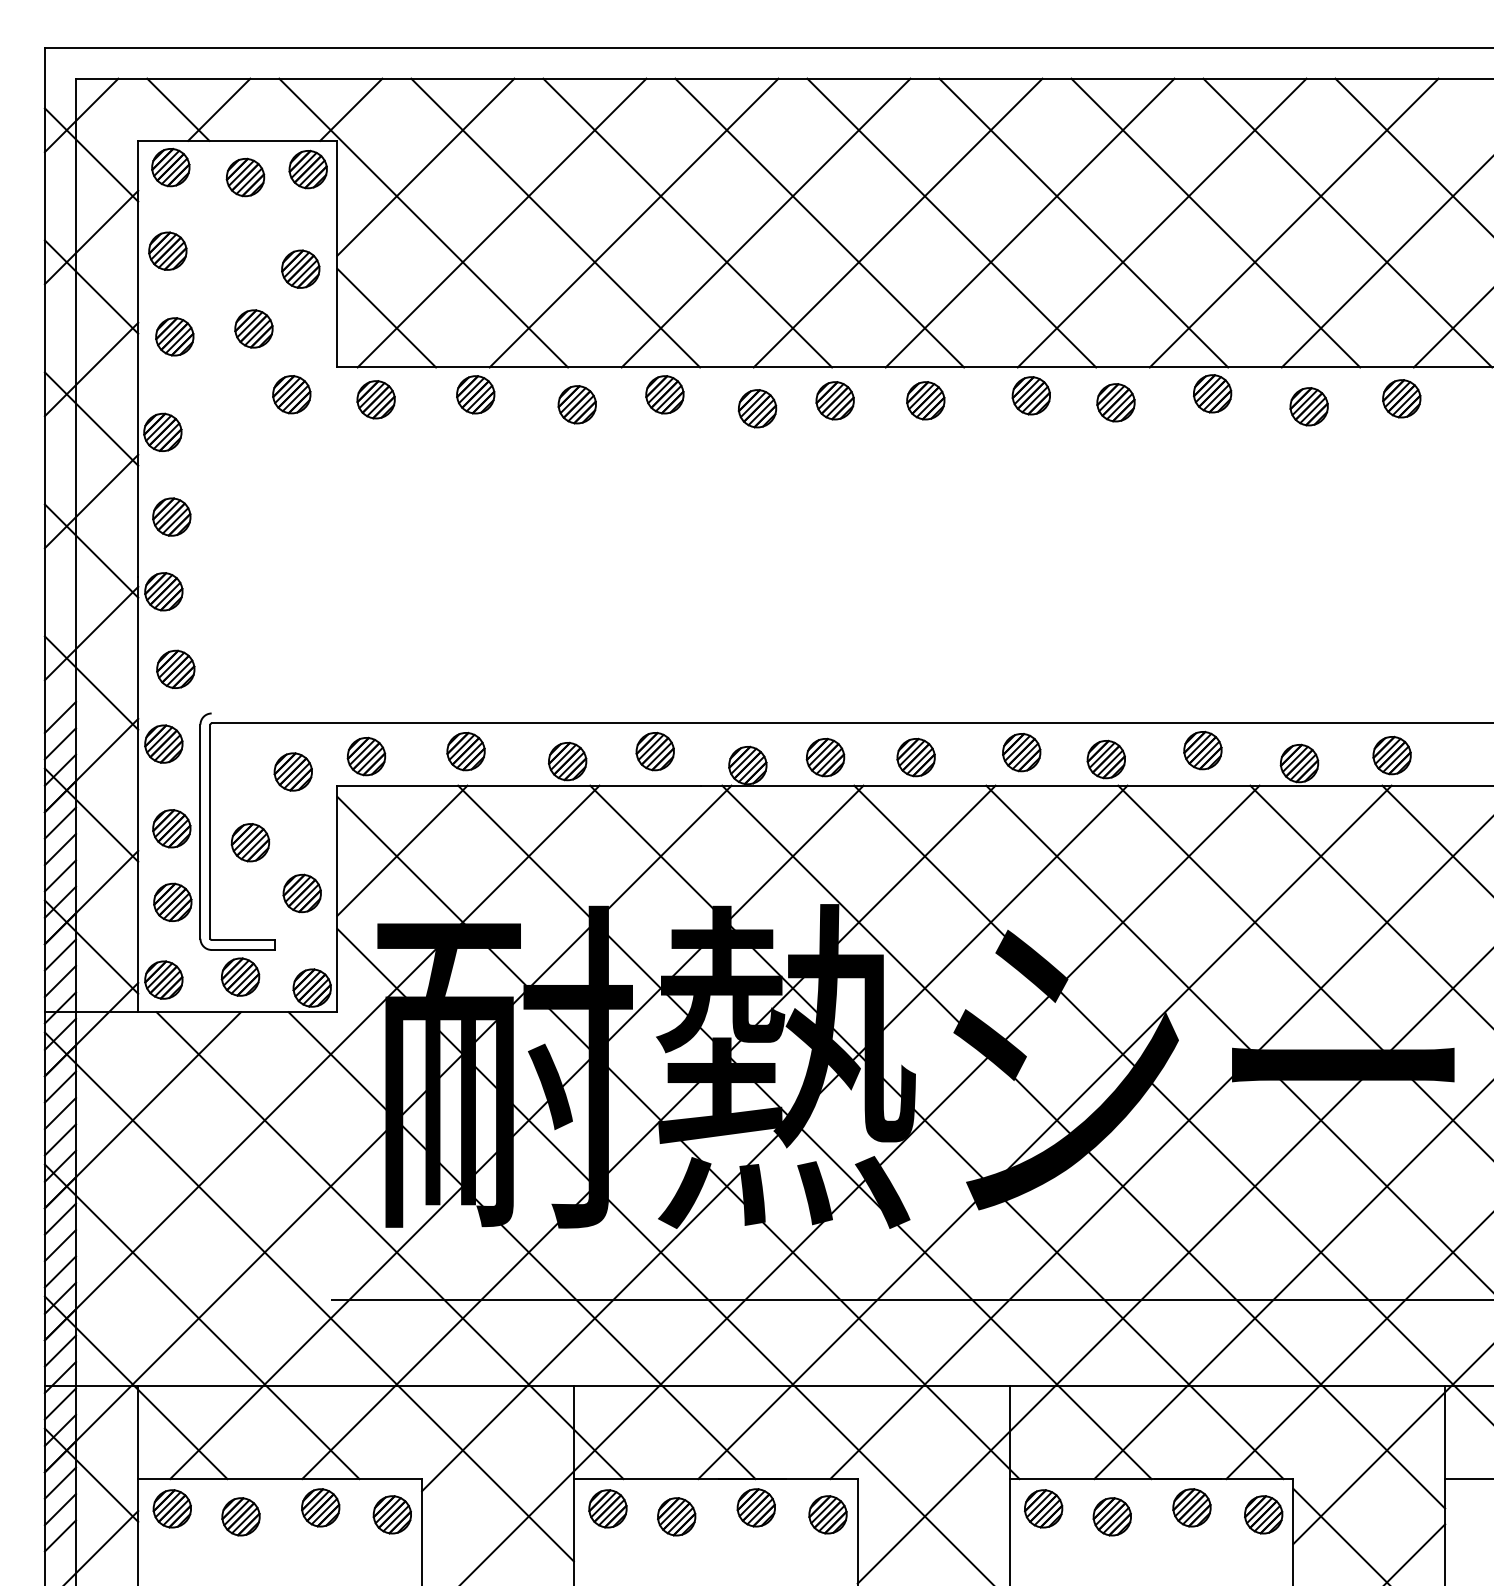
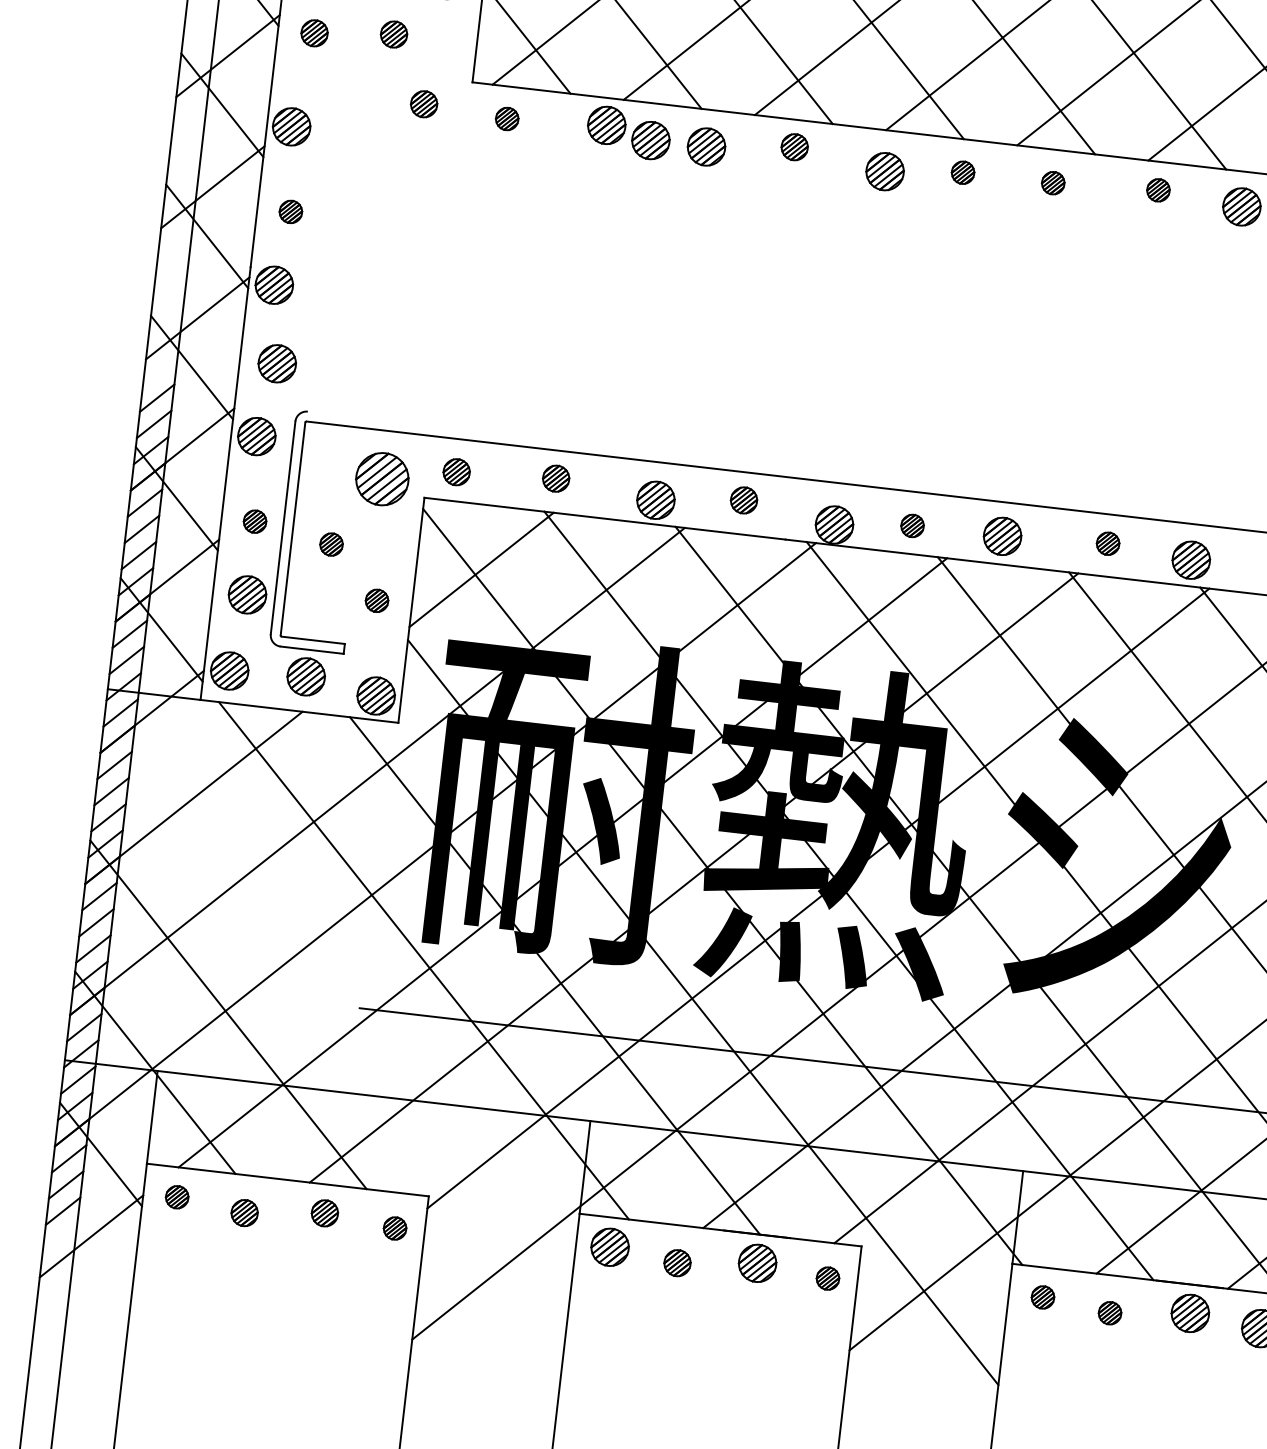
part: (253, 328) -> (393, 34), size x0.7
part: (174, 336) -> (314, 32), size x0.7
part: (291, 394) -> (423, 103), size x0.7
part: (664, 394) -> (794, 146), size x0.7
part: (1030, 395) -> (1157, 189), size x0.6
part: (375, 399) -> (506, 118), size x0.6
part: (834, 400) -> (962, 172), size x0.6
part: (925, 400) -> (1052, 182), size x0.6
part: (520, 404) -> (650, 140), added
part: (171, 516) -> (290, 211), size x0.6
part: (465, 751) -> (555, 478), size x0.7
part: (654, 751) -> (743, 500), size x0.7
part: (1021, 752) -> (1107, 543), size x0.6
part: (366, 756) -> (456, 472), size x0.7
part: (825, 757) -> (912, 525), size x0.6
part: (292, 771) -> (381, 478), size x1.4
part: (171, 828) -> (254, 521), size x0.6
part: (250, 842) -> (331, 544), size x0.6
part: (301, 893) -> (376, 600), size x0.6
line: (308, 1296) -> (337, 1001), removed
part: (320, 1507) -> (324, 1212), size x0.7
part: (171, 1508) -> (176, 1196), size x0.6
part: (1043, 1508) -> (1042, 1296), size x0.6
part: (391, 1514) -> (394, 1228), size x0.6
part: (827, 1514) -> (827, 1278), size x0.6
part: (240, 1516) -> (244, 1212), size x0.7
part: (676, 1516) -> (677, 1262), size x0.7
part: (1111, 1516) -> (1109, 1312), size x0.6

